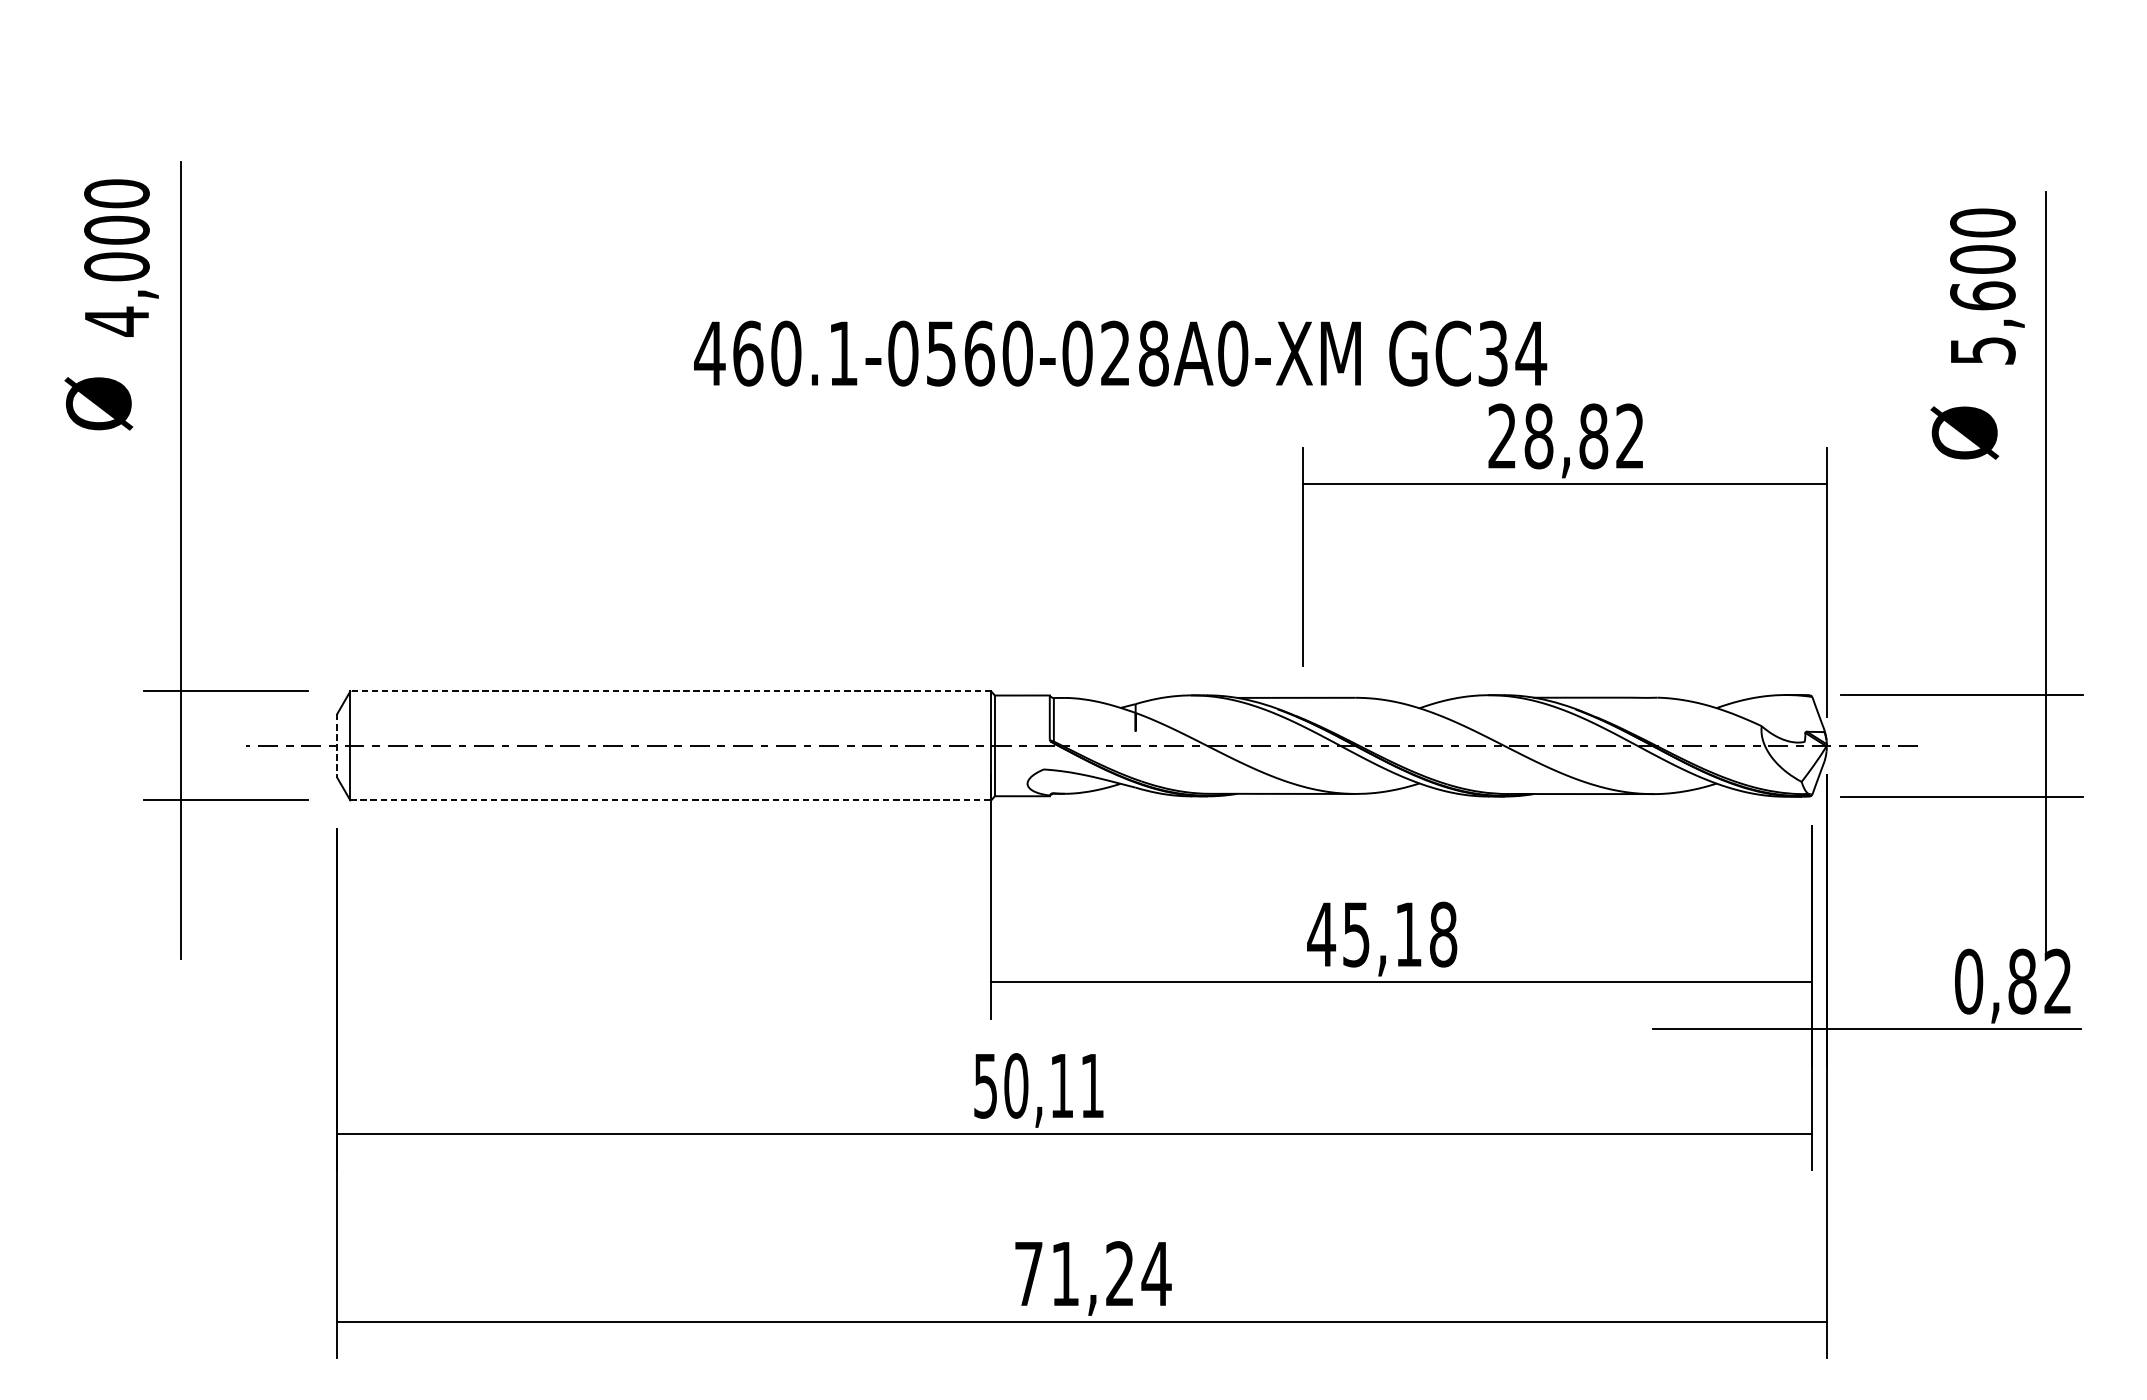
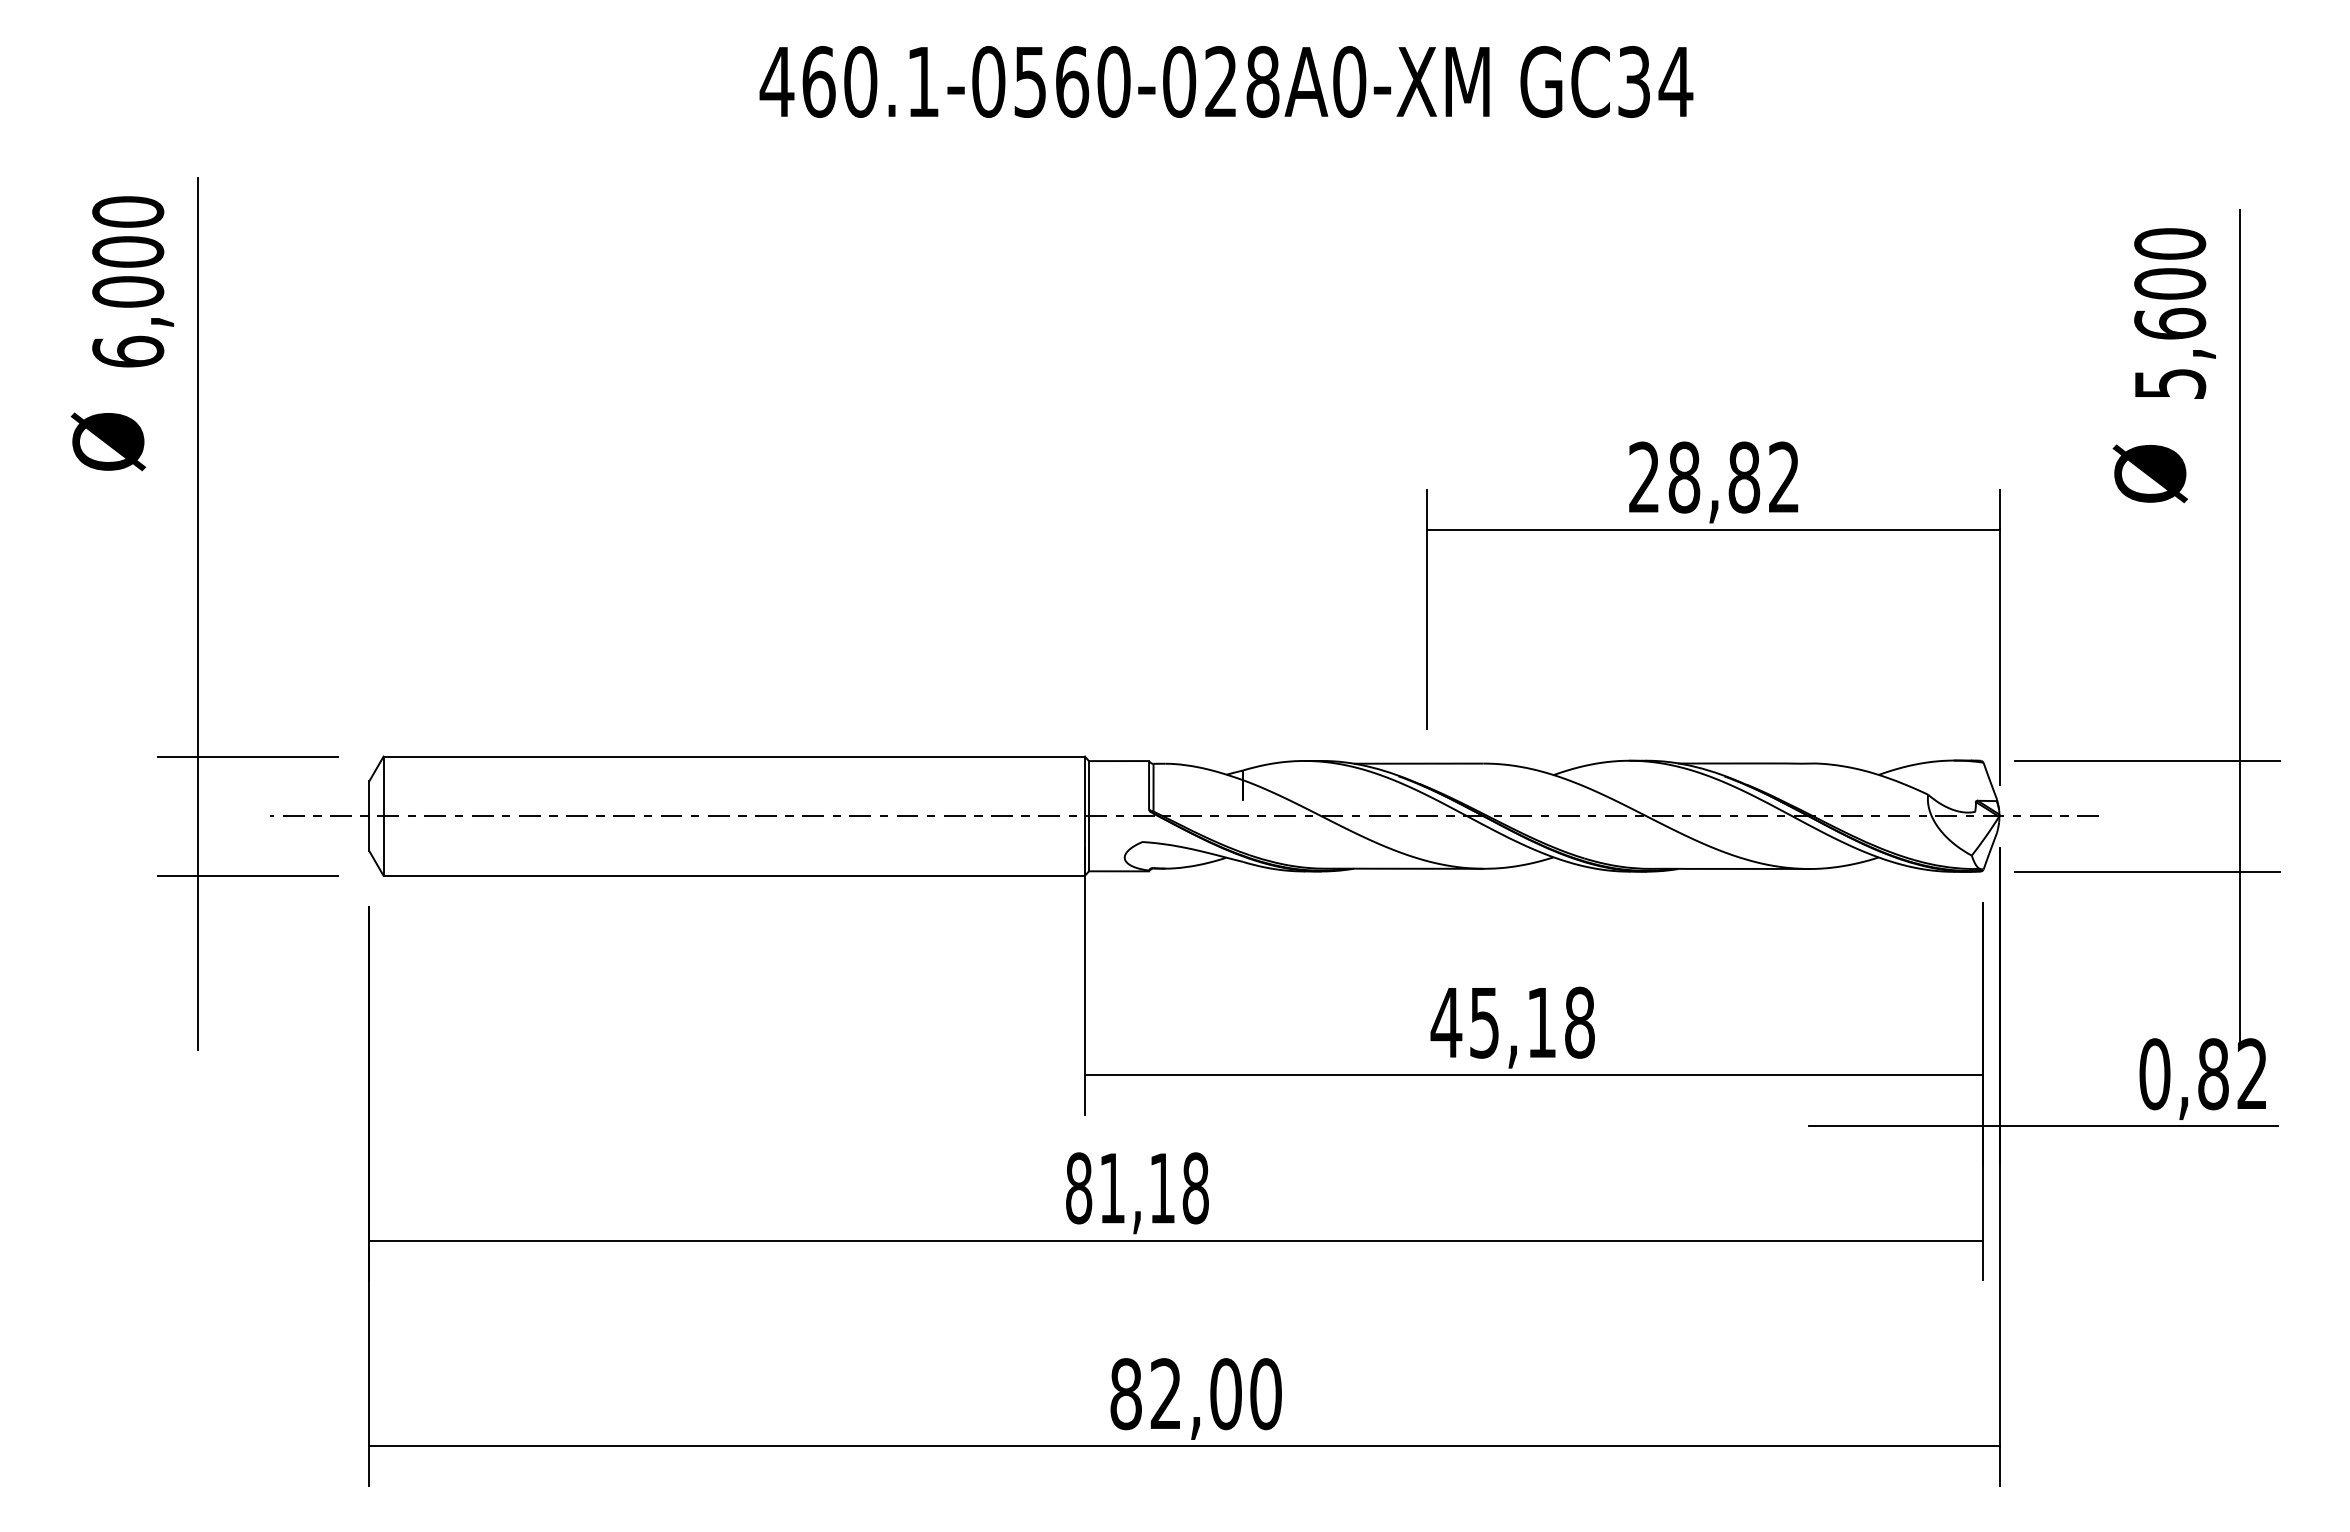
text: (117, 321) -> (128, 351), 4,000 -> 6,000
text: (1120, 353) -> (1226, 81), moved
line: (670, 691) -> (734, 756), dashed -> solid
line: (337, 746) -> (369, 816), dashed -> solid
line: (670, 800) -> (734, 875), dashed -> solid
text: (1039, 1086) -> (1137, 1188), 50,11 -> 81,18
text: (1093, 1274) -> (1196, 1394), 71,24 -> 82,00

